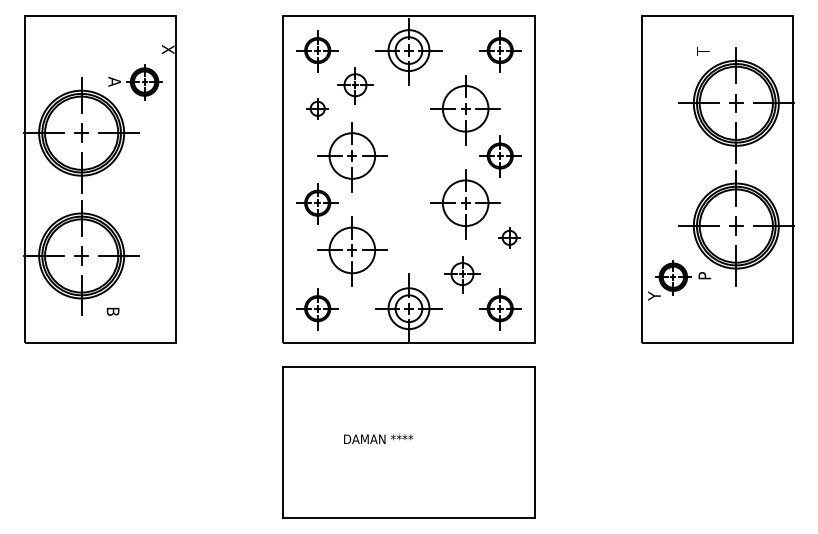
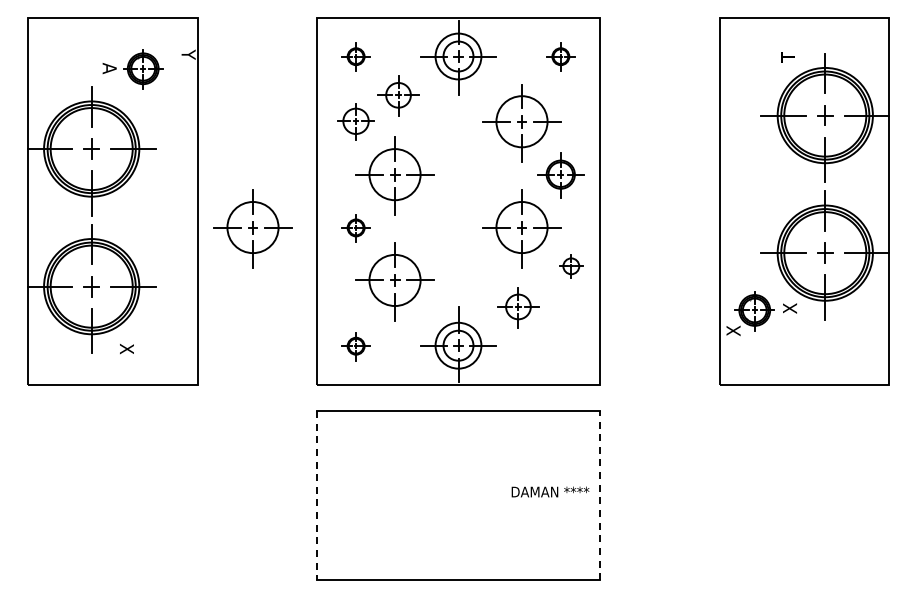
text: (168, 48) -> (188, 54), X -> Y
part: (317, 50) -> (355, 56), size x0.6
part: (500, 50) -> (560, 56), size x0.6
part: (135, 82) -> (132, 69), moved
part: (317, 109) -> (356, 122), size x1.6
part: (225, 204) -> (252, 228), added
part: (317, 204) -> (355, 228), size x0.6
text: (704, 275) -> (789, 308), P -> X
text: (654, 295) -> (733, 330), Y -> X
part: (317, 309) -> (355, 346), size x0.6
part: (500, 309) -> (560, 346), removed
text: (112, 311) -> (126, 348), B -> X
text: (378, 438) -> (550, 491), moved
line: (283, 442) -> (317, 495), solid -> dashed
line: (534, 442) -> (599, 495), solid -> dashed

